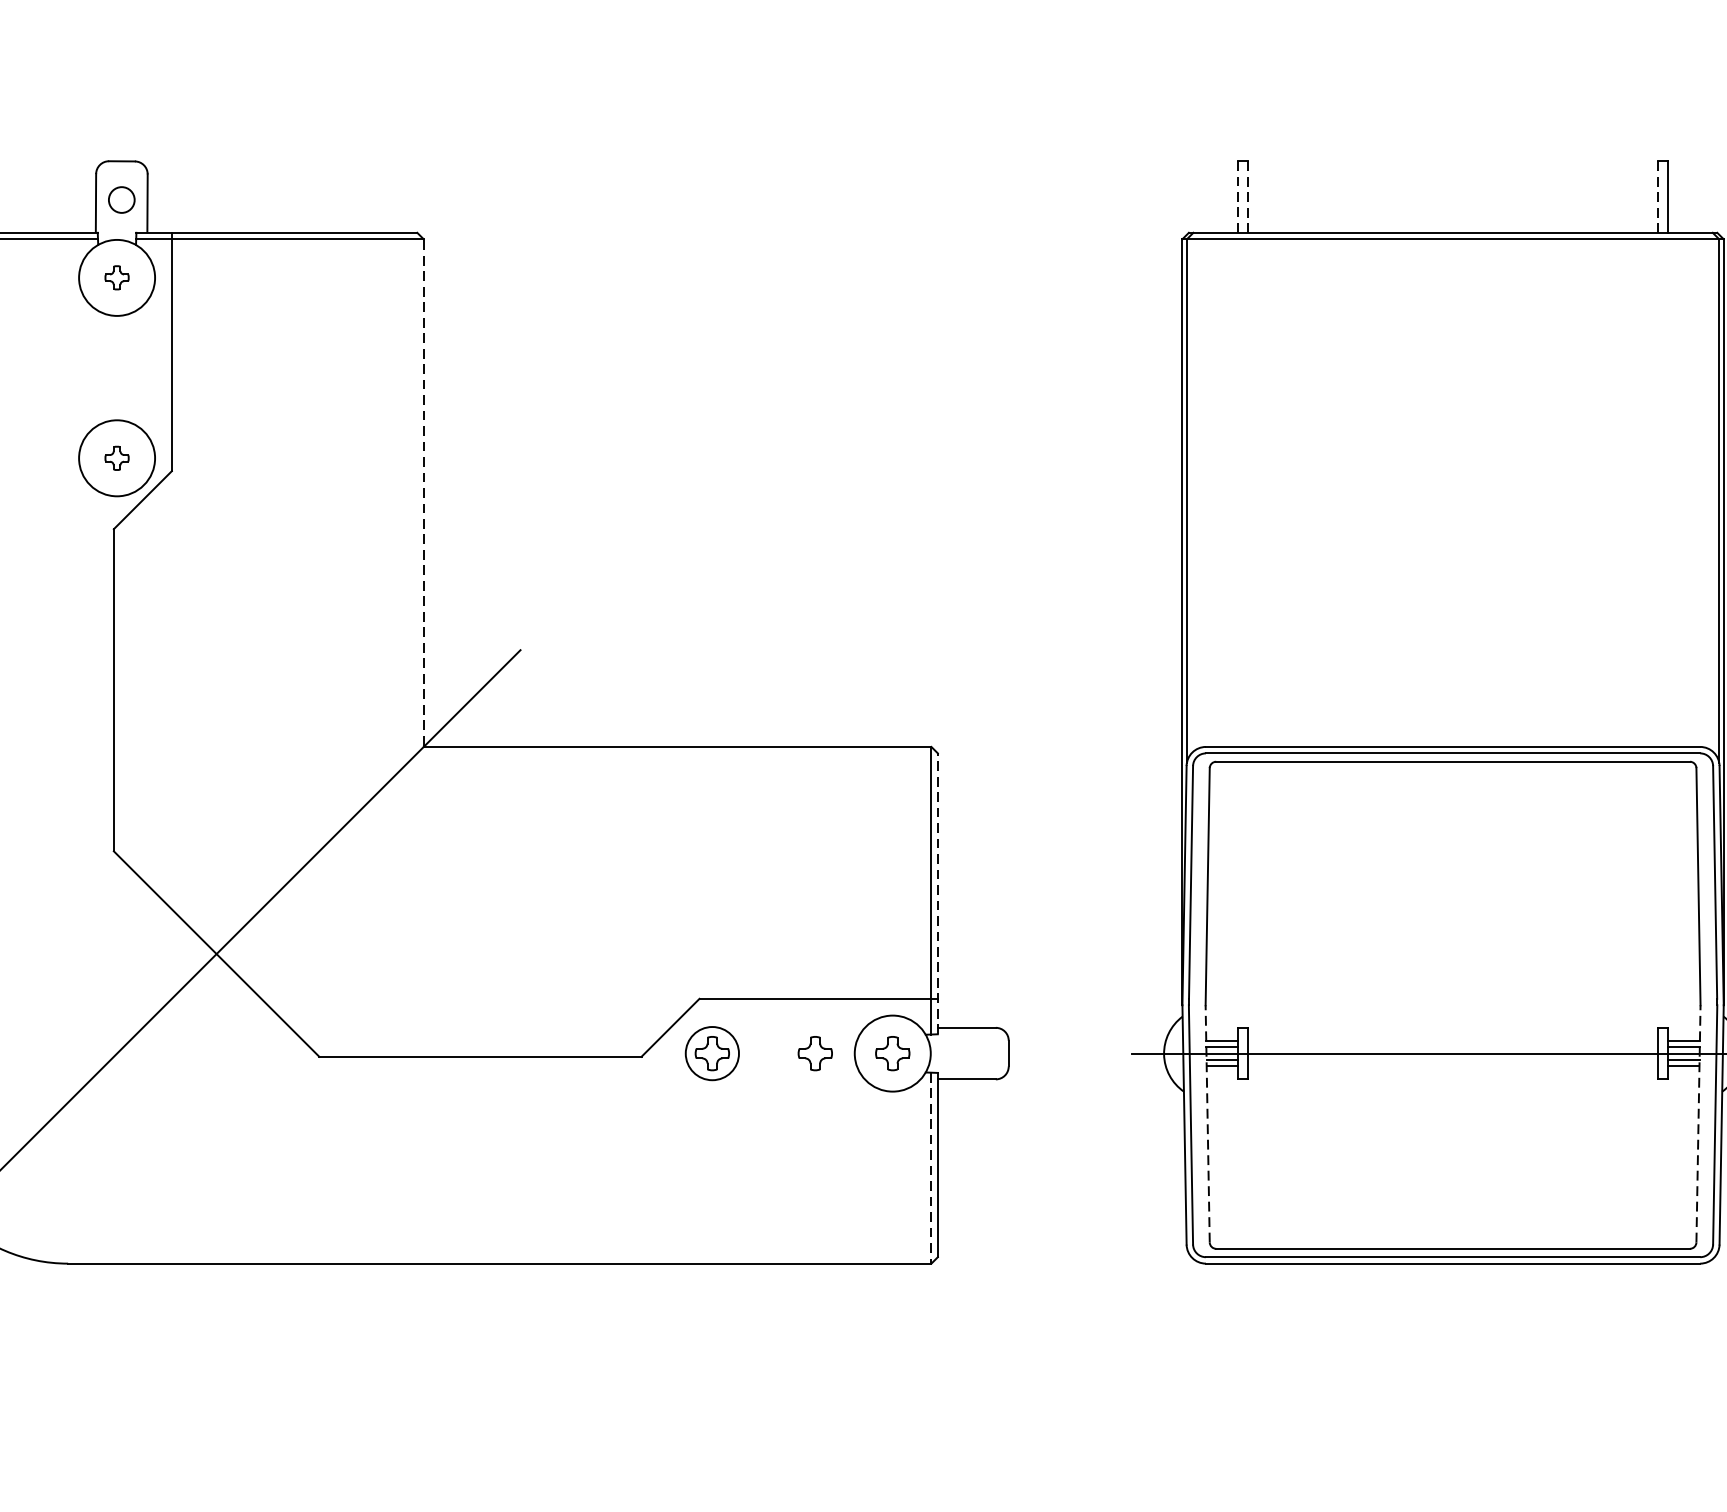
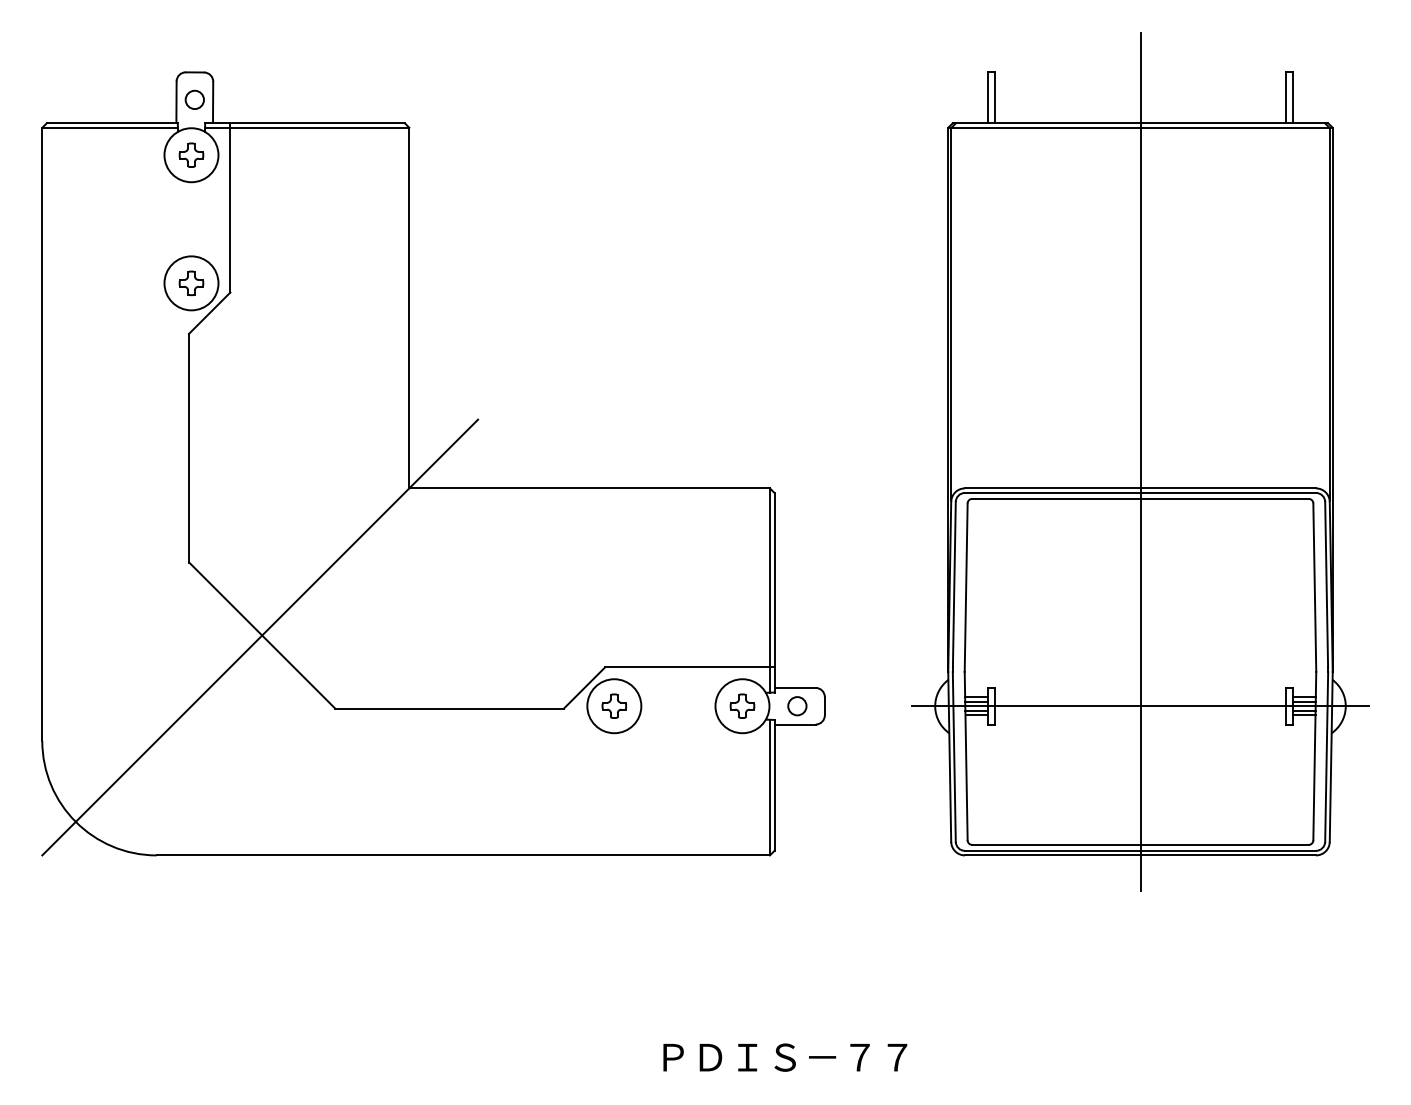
line: (1237, 196) -> (987, 97), dashed -> solid
line: (1248, 198) -> (995, 98), dashed -> solid
line: (1657, 198) -> (1285, 98), dashed -> solid
part: (117, 276) -> (191, 154), size x1.43
part: (117, 458) -> (191, 283), size x1.43
line: (423, 492) -> (409, 307), dashed -> solid
line: (1453, 710) -> (1140, 462), added
line: (937, 893) -> (774, 592), dashed -> solid
part: (815, 1052) -> (687, 705), removed
circle: (712, 1053) -> (614, 706), size x1.43
circle: (970, 1053) -> (797, 706), added
line: (1208, 1122) -> (966, 755), dashed -> solid
line: (1698, 1122) -> (1314, 755), dashed -> solid
line: (930, 1168) -> (769, 787), dashed -> solid

